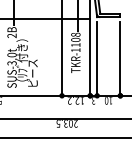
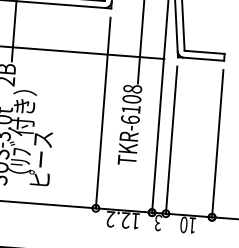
text: (75, 50) -> (129, 120), TKR-1108 -> TKR-6108

